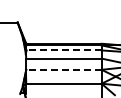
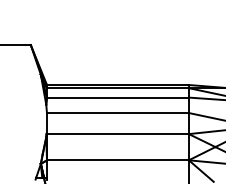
line: (63, 50) -> (117, 97), dashed -> solid
line: (63, 69) -> (117, 133), dashed -> solid

